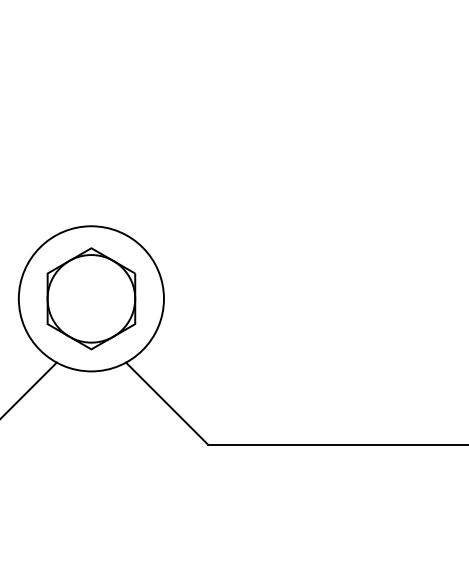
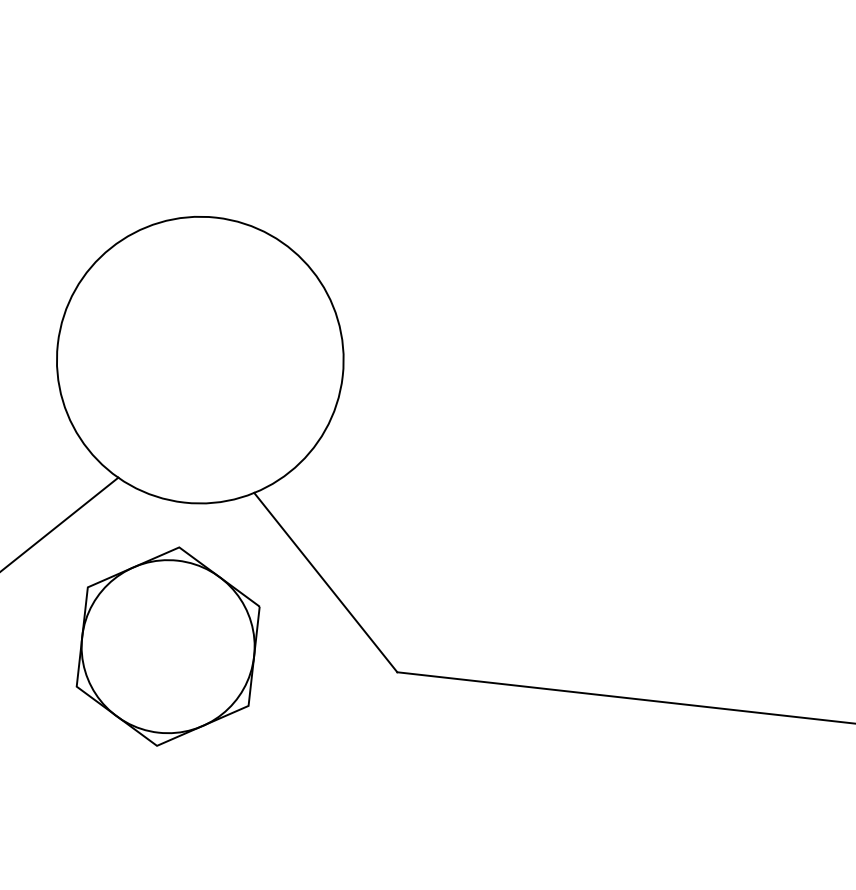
part: (91, 298) -> (168, 646), moved

